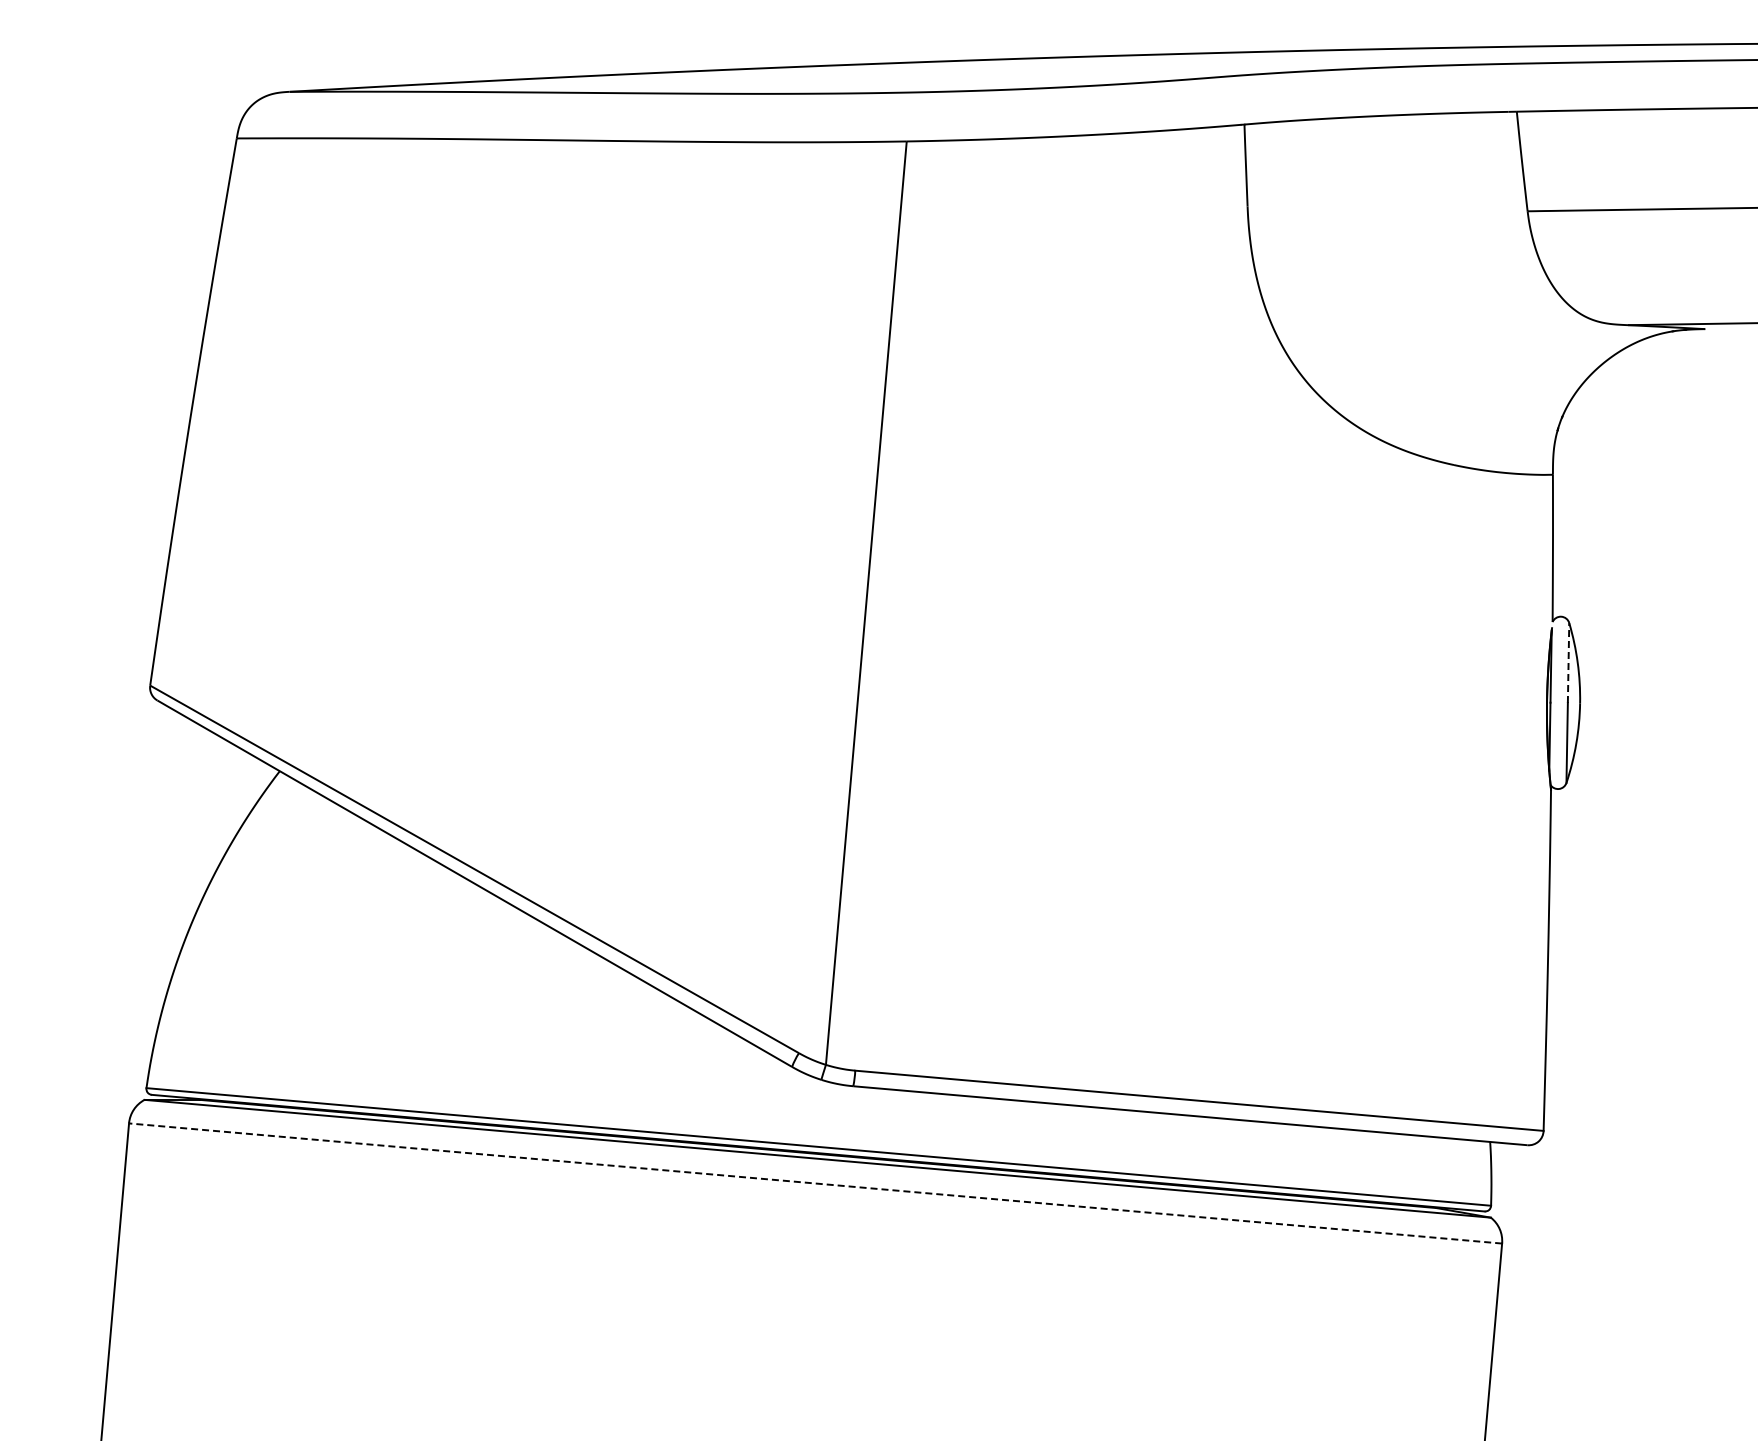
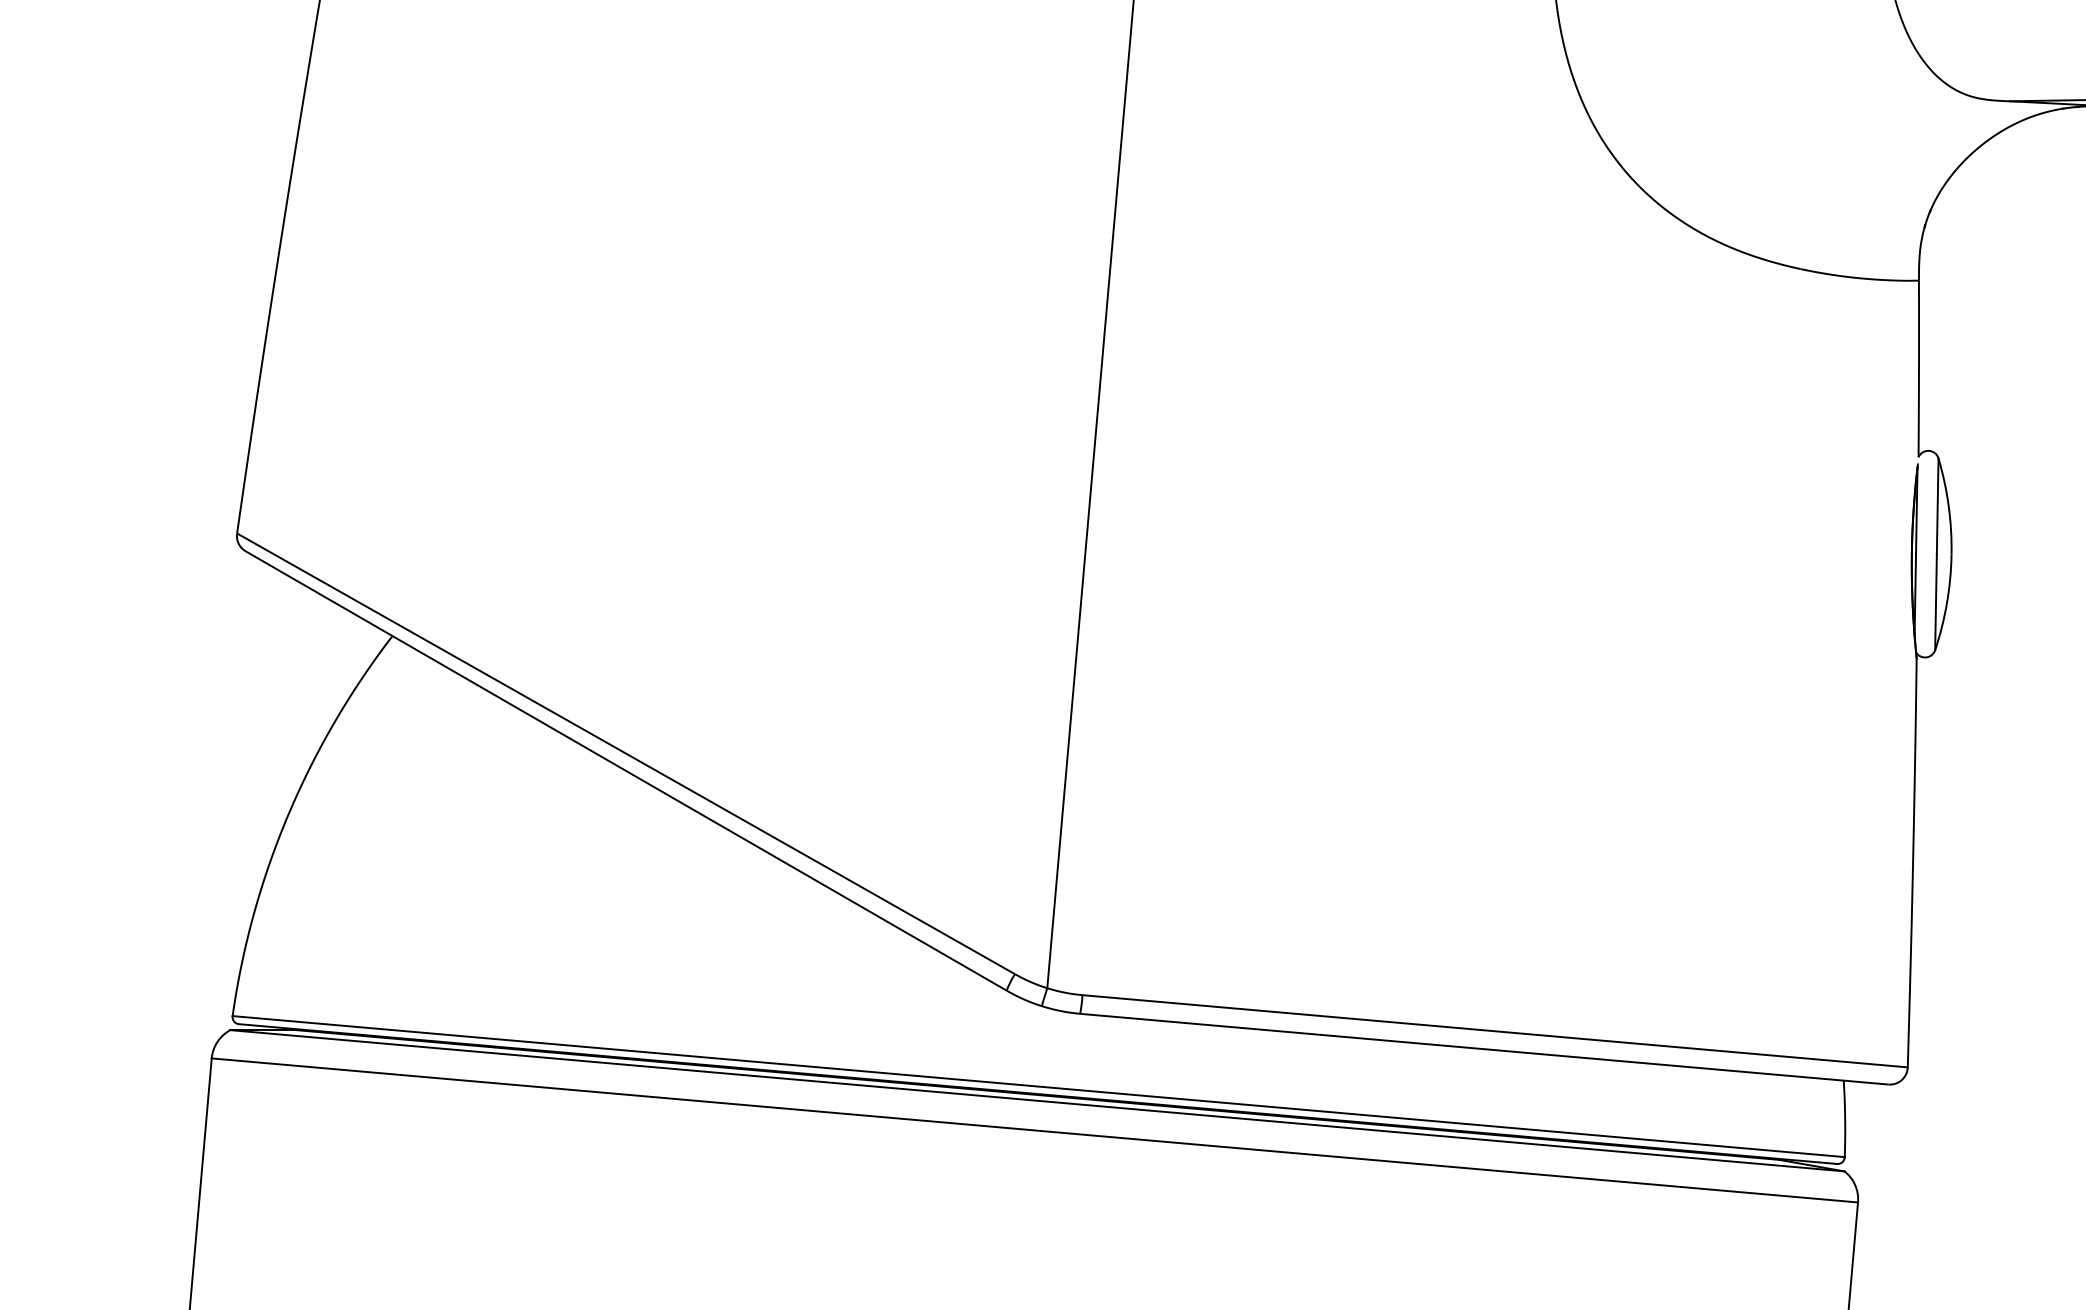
line: (1568, 663) -> (1937, 506), dashed -> solid
line: (815, 1183) -> (1034, 1130), dashed -> solid

